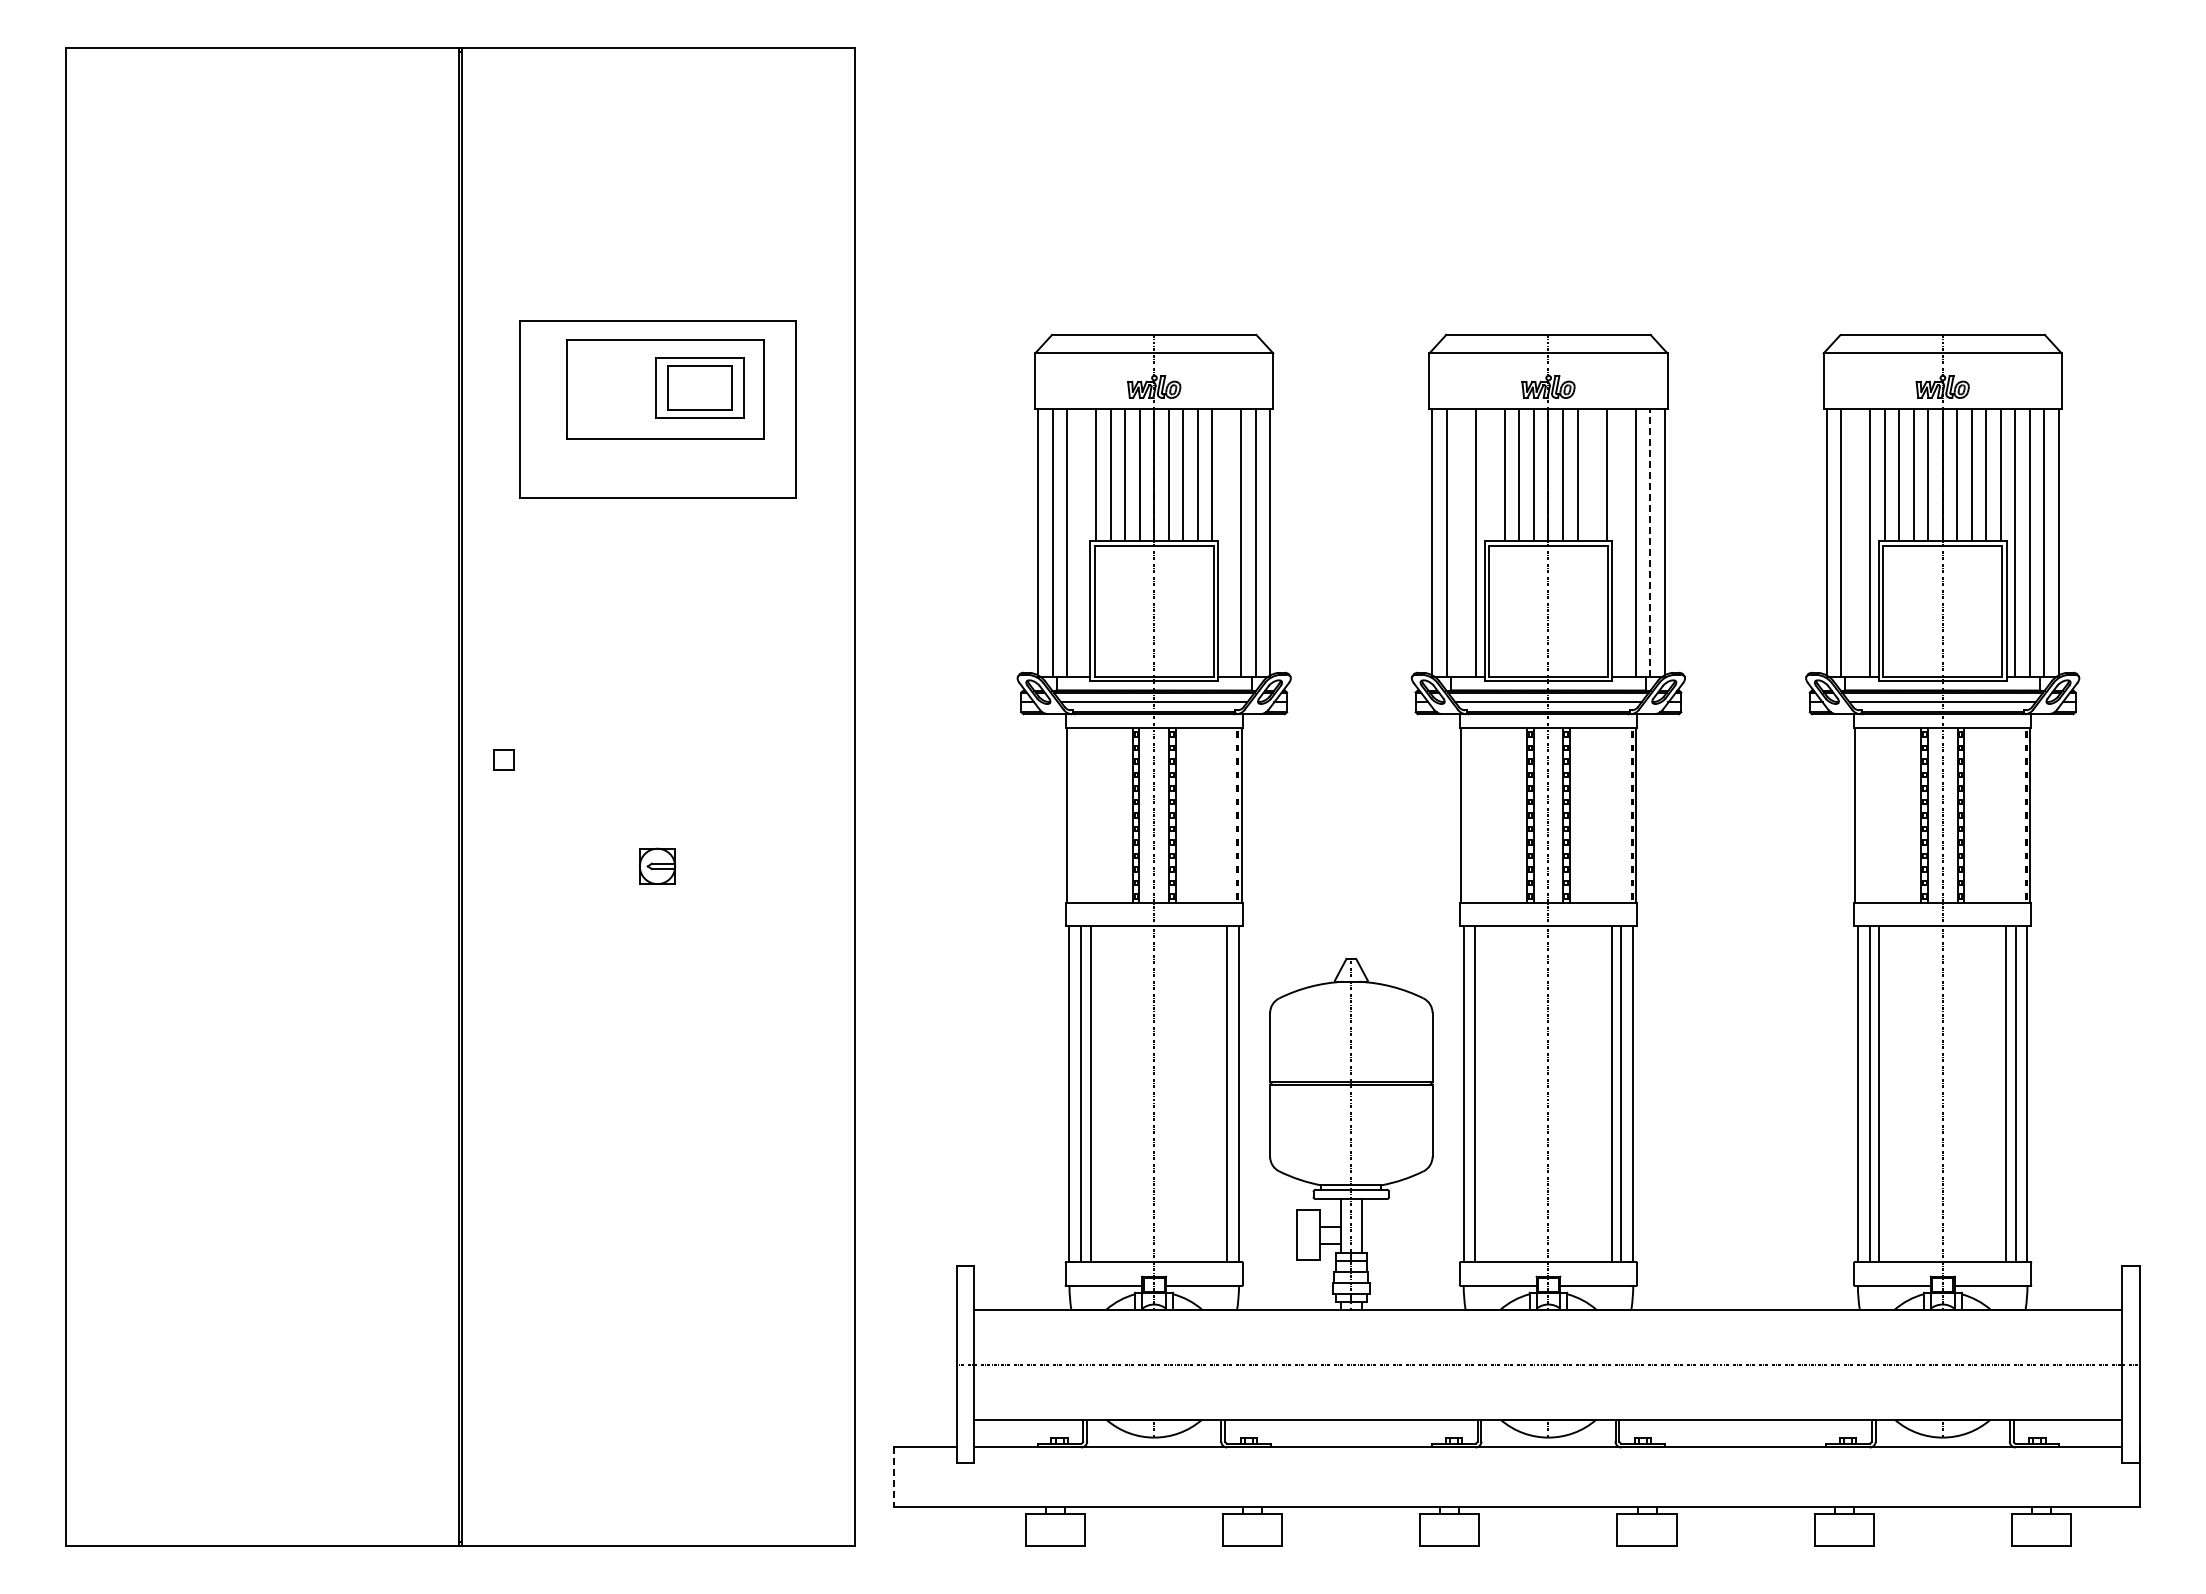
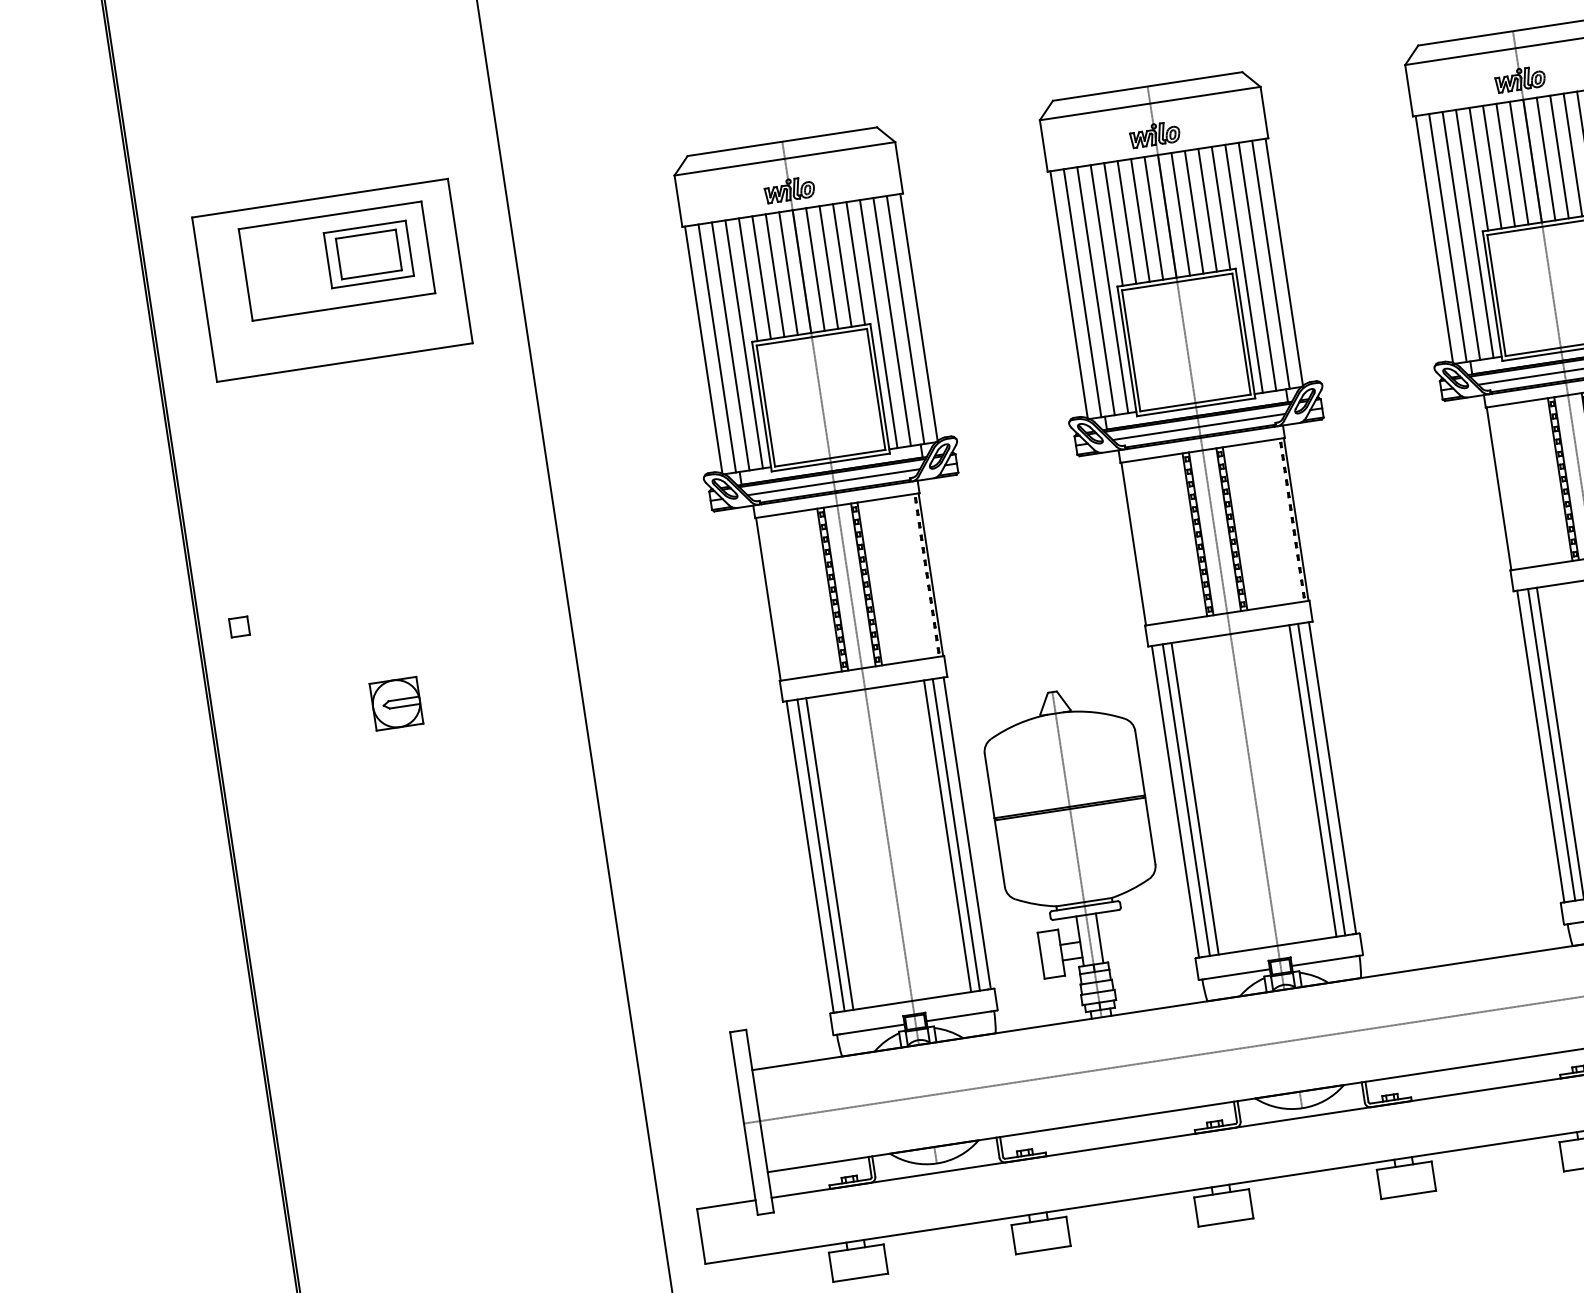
line: (1490, 474) -> (1113, 223), added
line: (1592, 474) -> (1208, 209), added
line: (1081, 542) -> (744, 344), added
line: (1226, 542) -> (878, 323), added
line: (1461, 542) -> (1096, 290), added
line: (1621, 542) -> (1244, 268), added
line: (1650, 542) -> (1271, 264), dashed -> solid
line: (1855, 542) -> (1461, 235), added
part: (657, 866) -> (396, 703), size x1.43
line: (1217, 1093) -> (947, 835), added
line: (1484, 1093) -> (1194, 798), added
line: (894, 1477) -> (701, 1236), dashed -> solid

